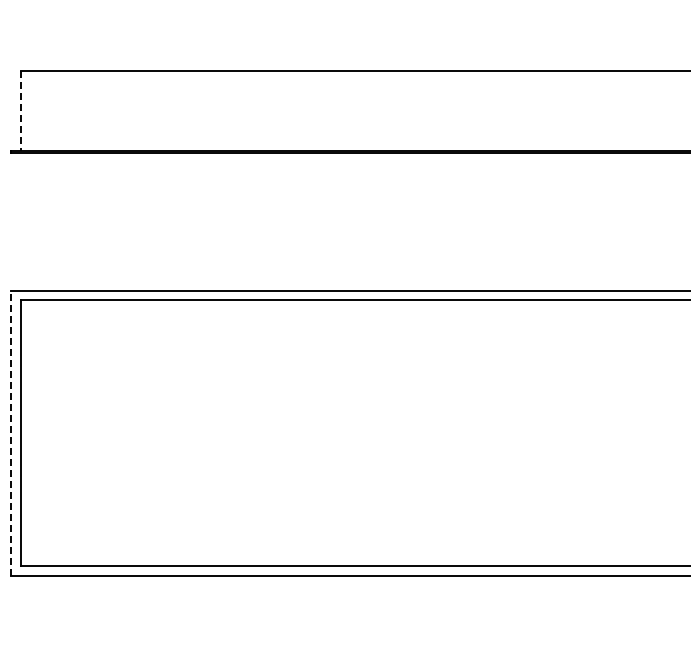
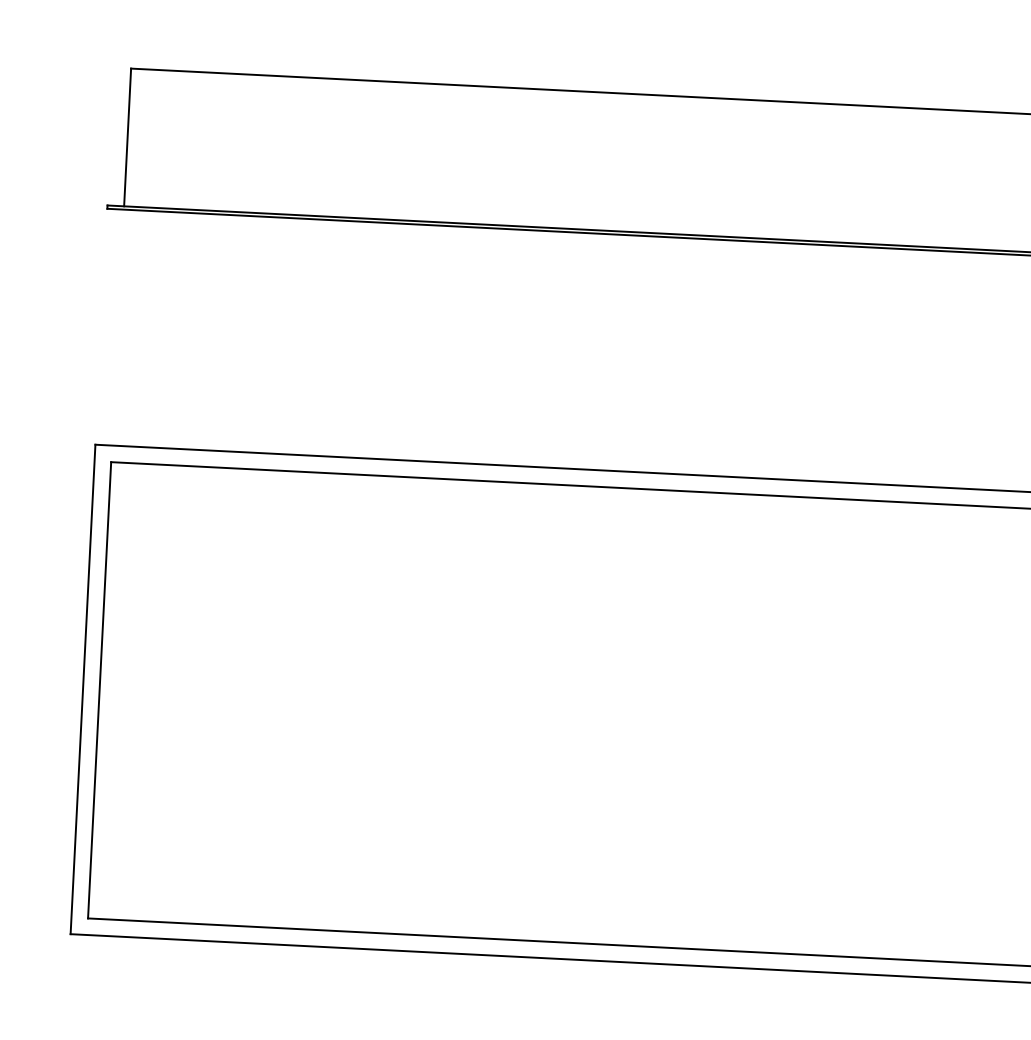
line: (21, 111) -> (128, 138), dashed -> solid
line: (11, 433) -> (83, 689), dashed -> solid

